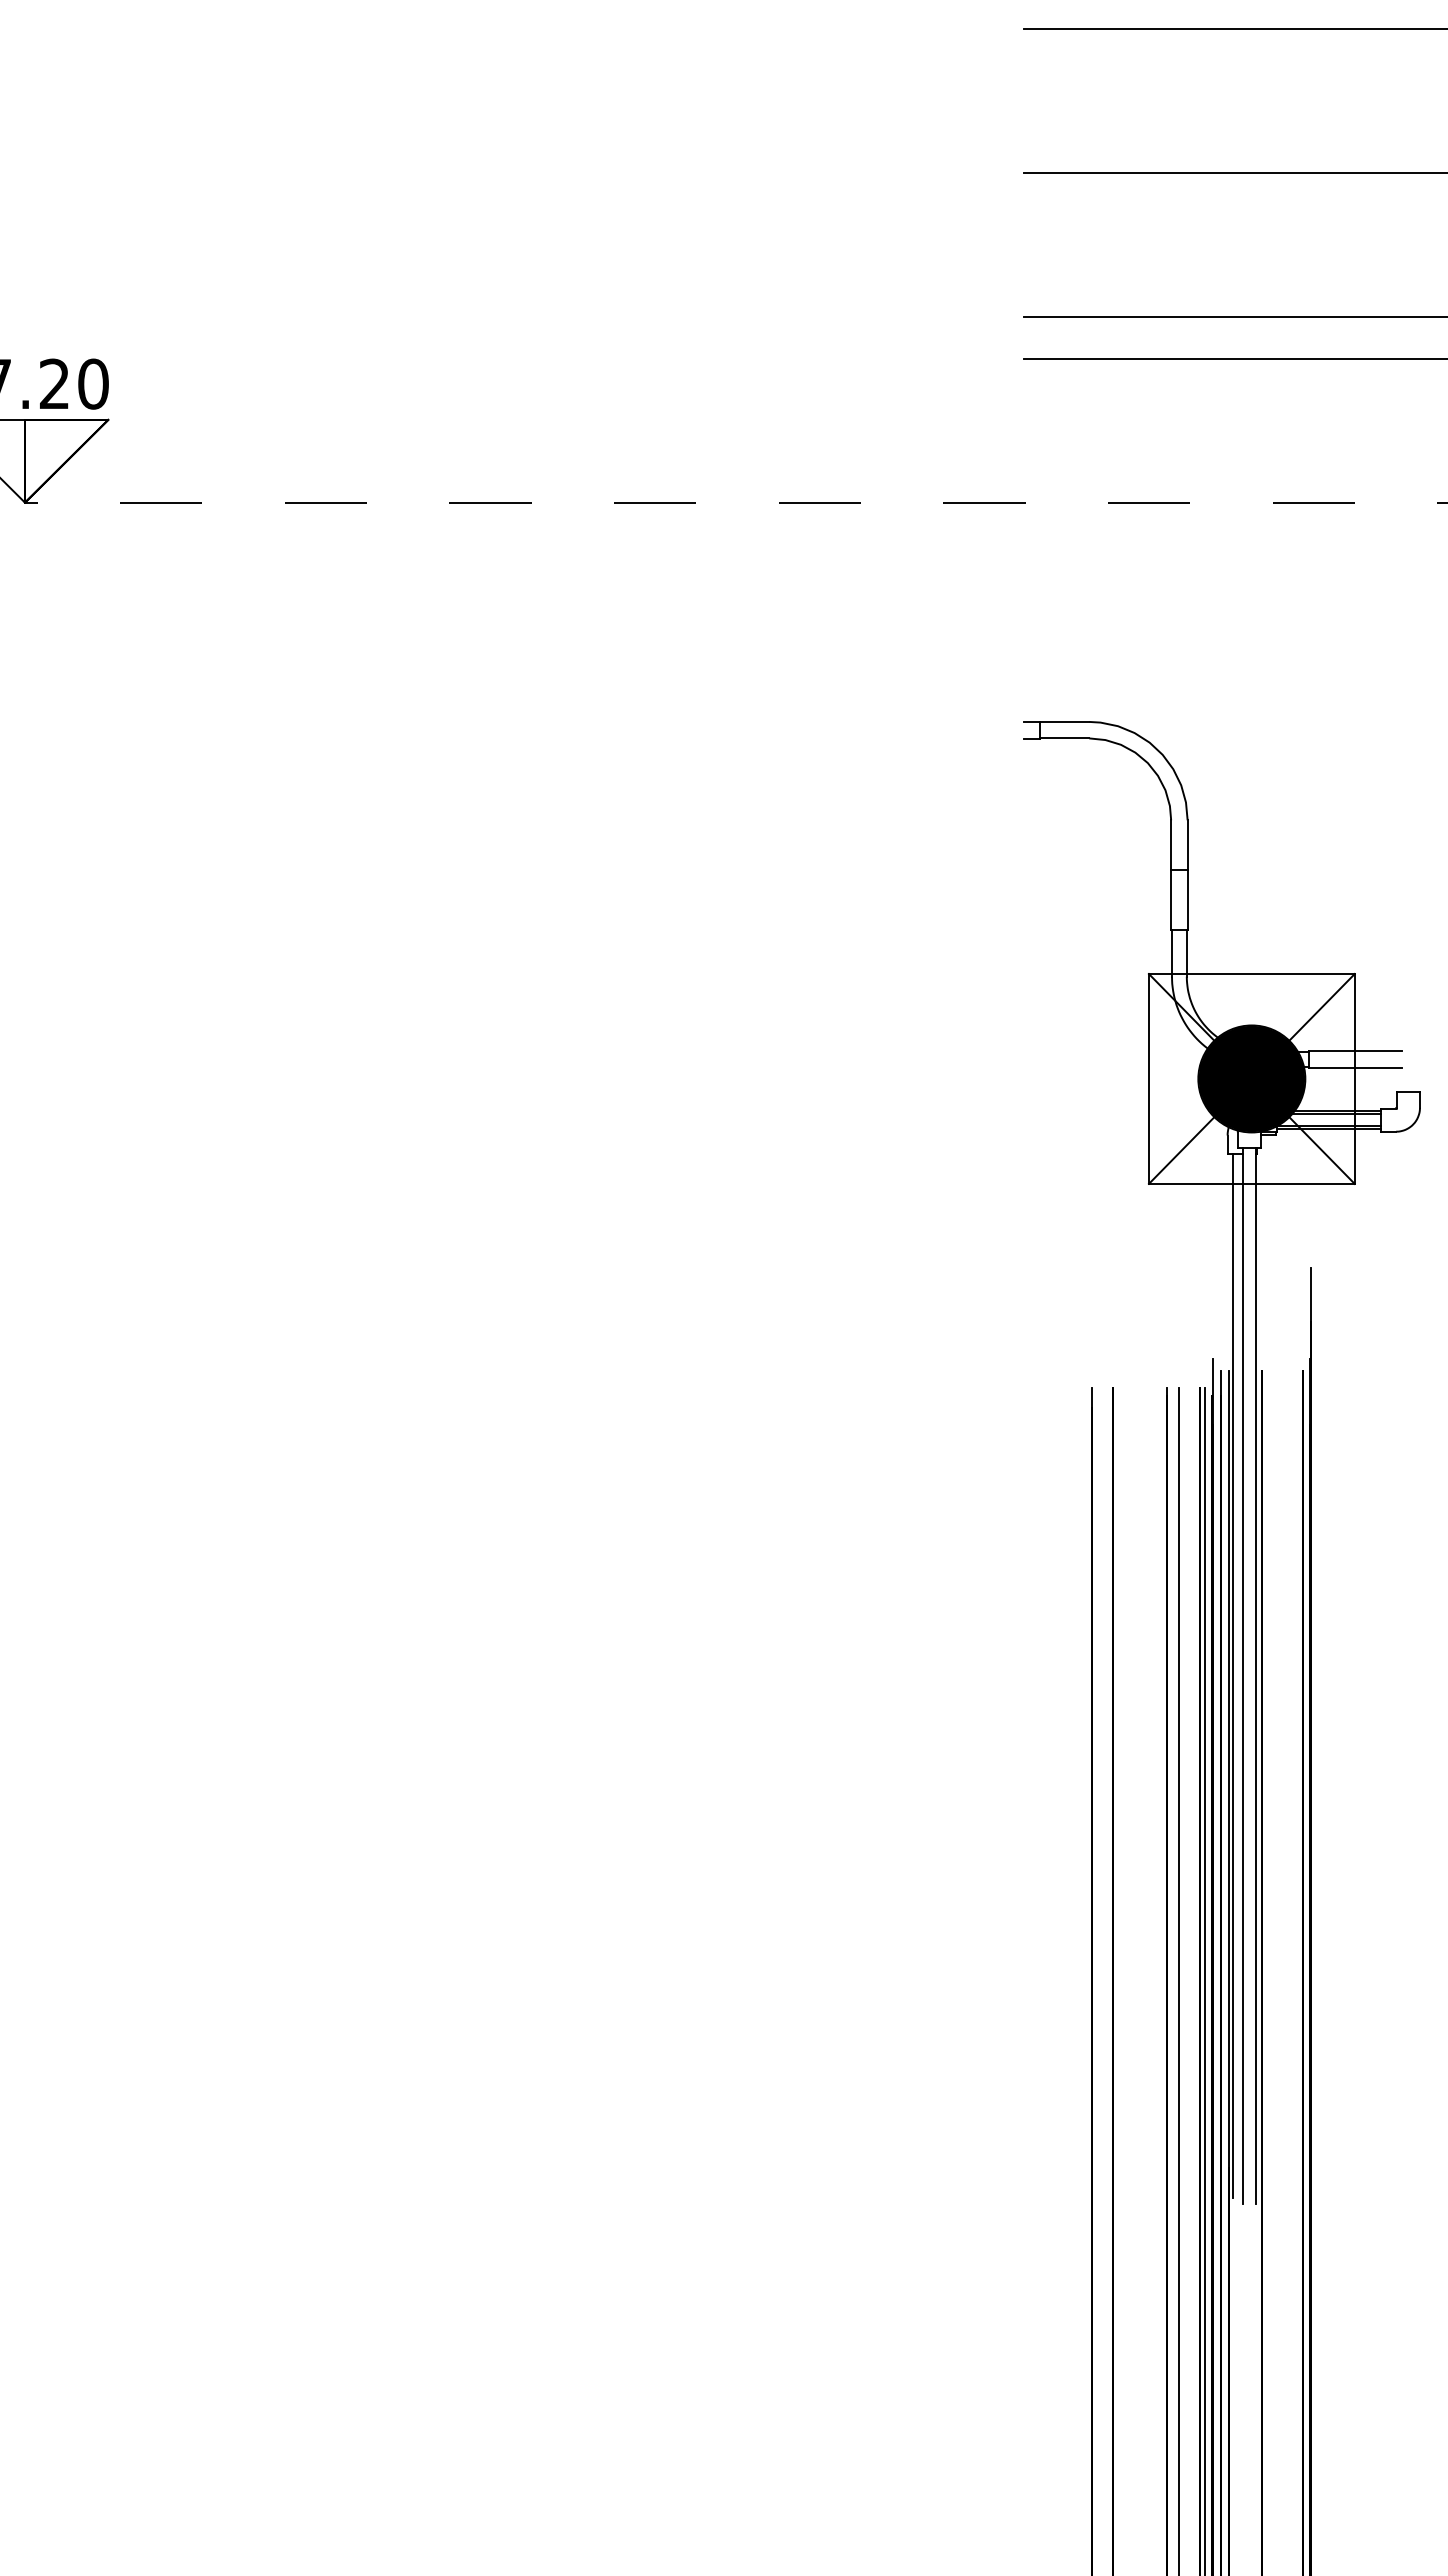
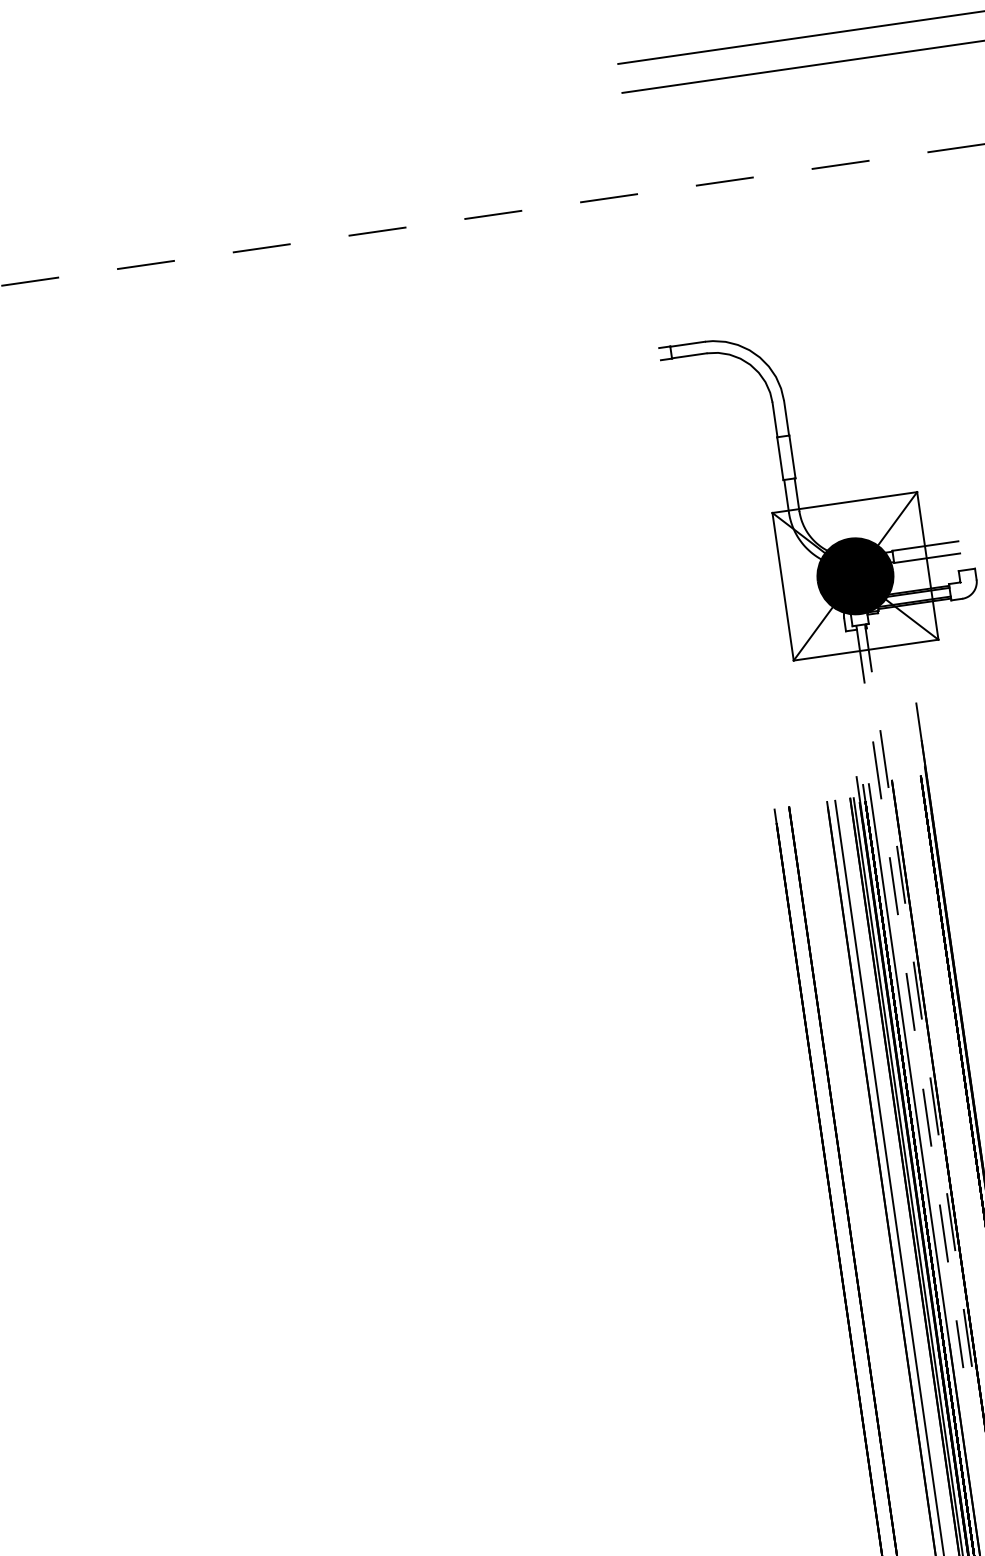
line: (1233, 1675) -> (903, 997), removed
line: (1243, 1675) -> (910, 996), solid -> dashed
line: (1255, 1675) -> (918, 995), solid -> dashed

